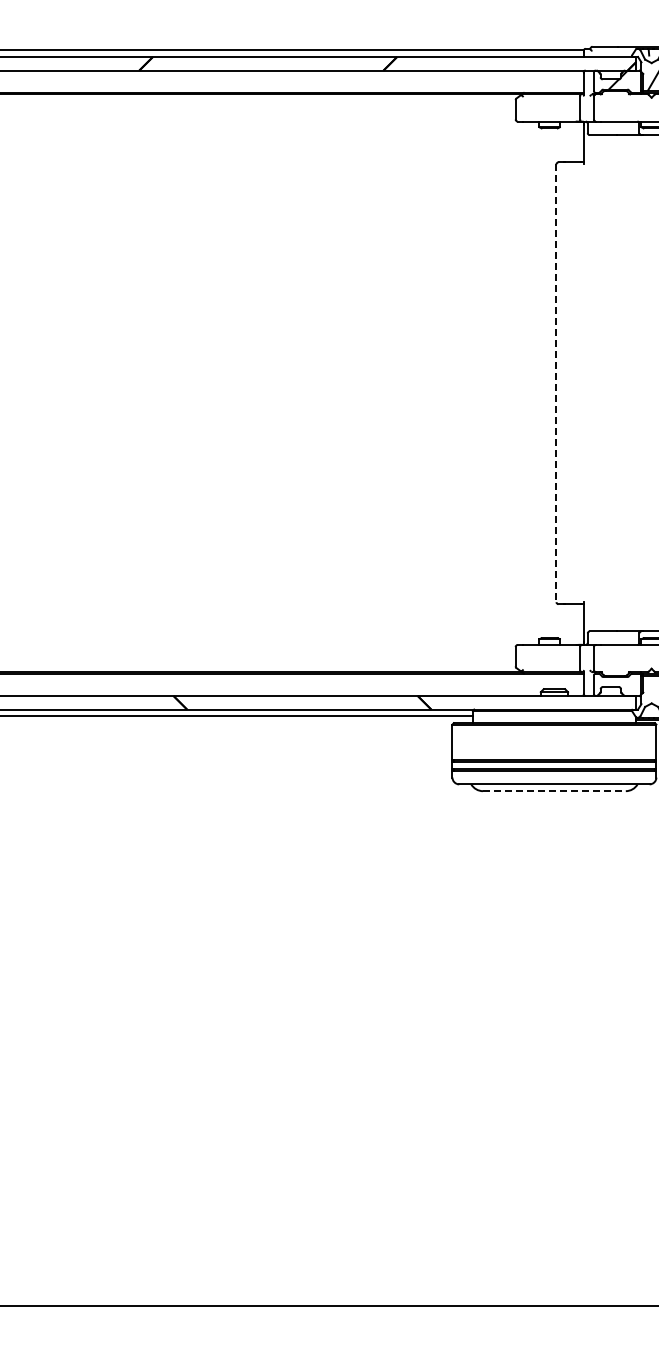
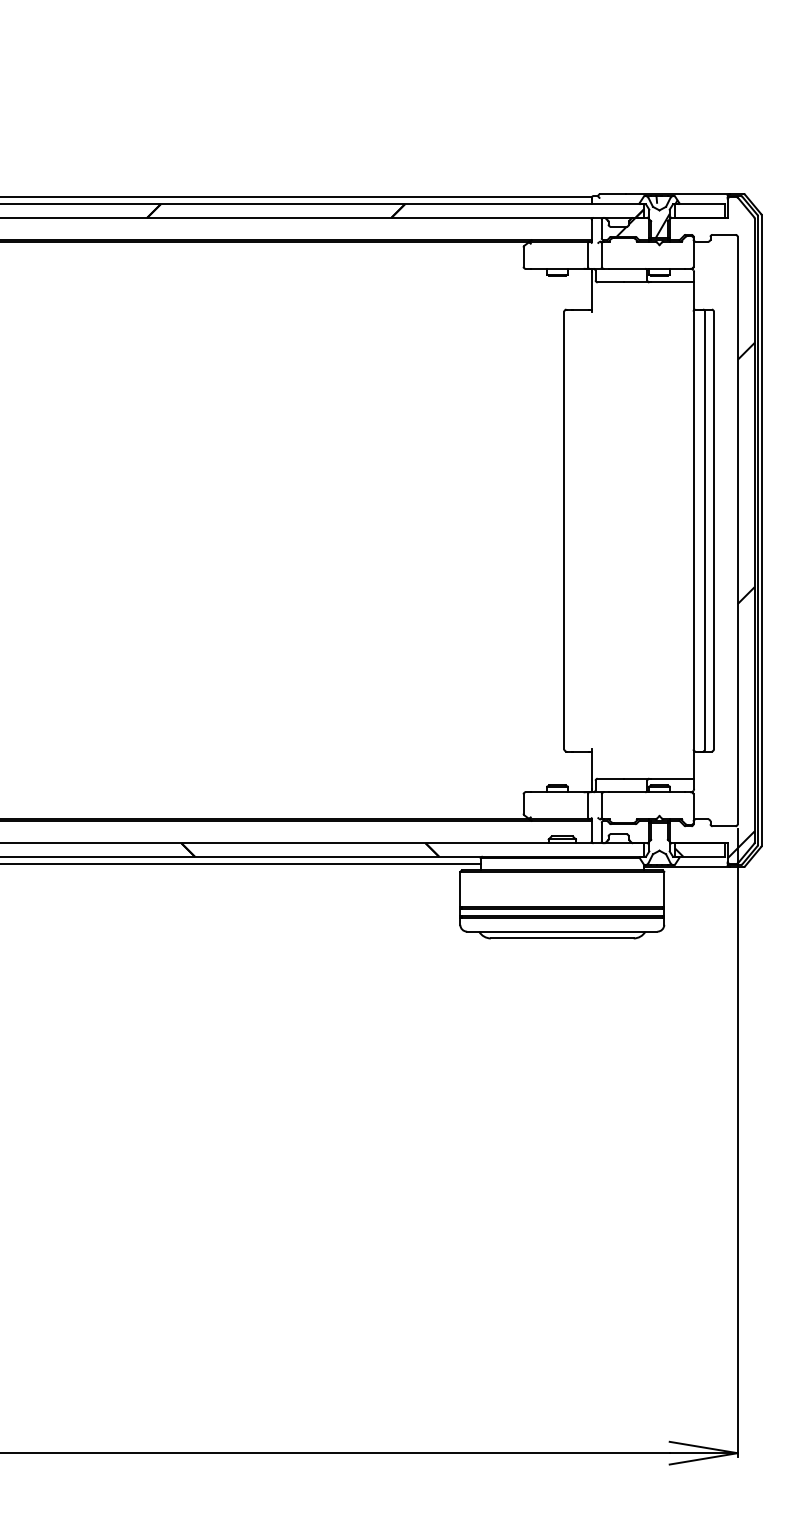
line: (556, 383) -> (564, 530), dashed -> solid
line: (554, 791) -> (562, 938), dashed -> solid

